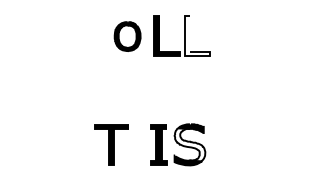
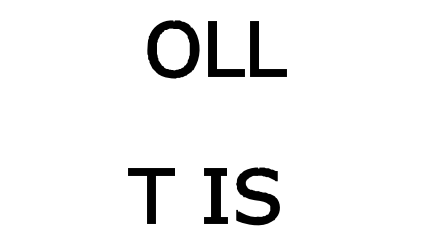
part: (127, 36) -> (173, 49), size x1.43
fill: (197, 36) -> (268, 49), added
fill: (189, 144) -> (257, 196), added

